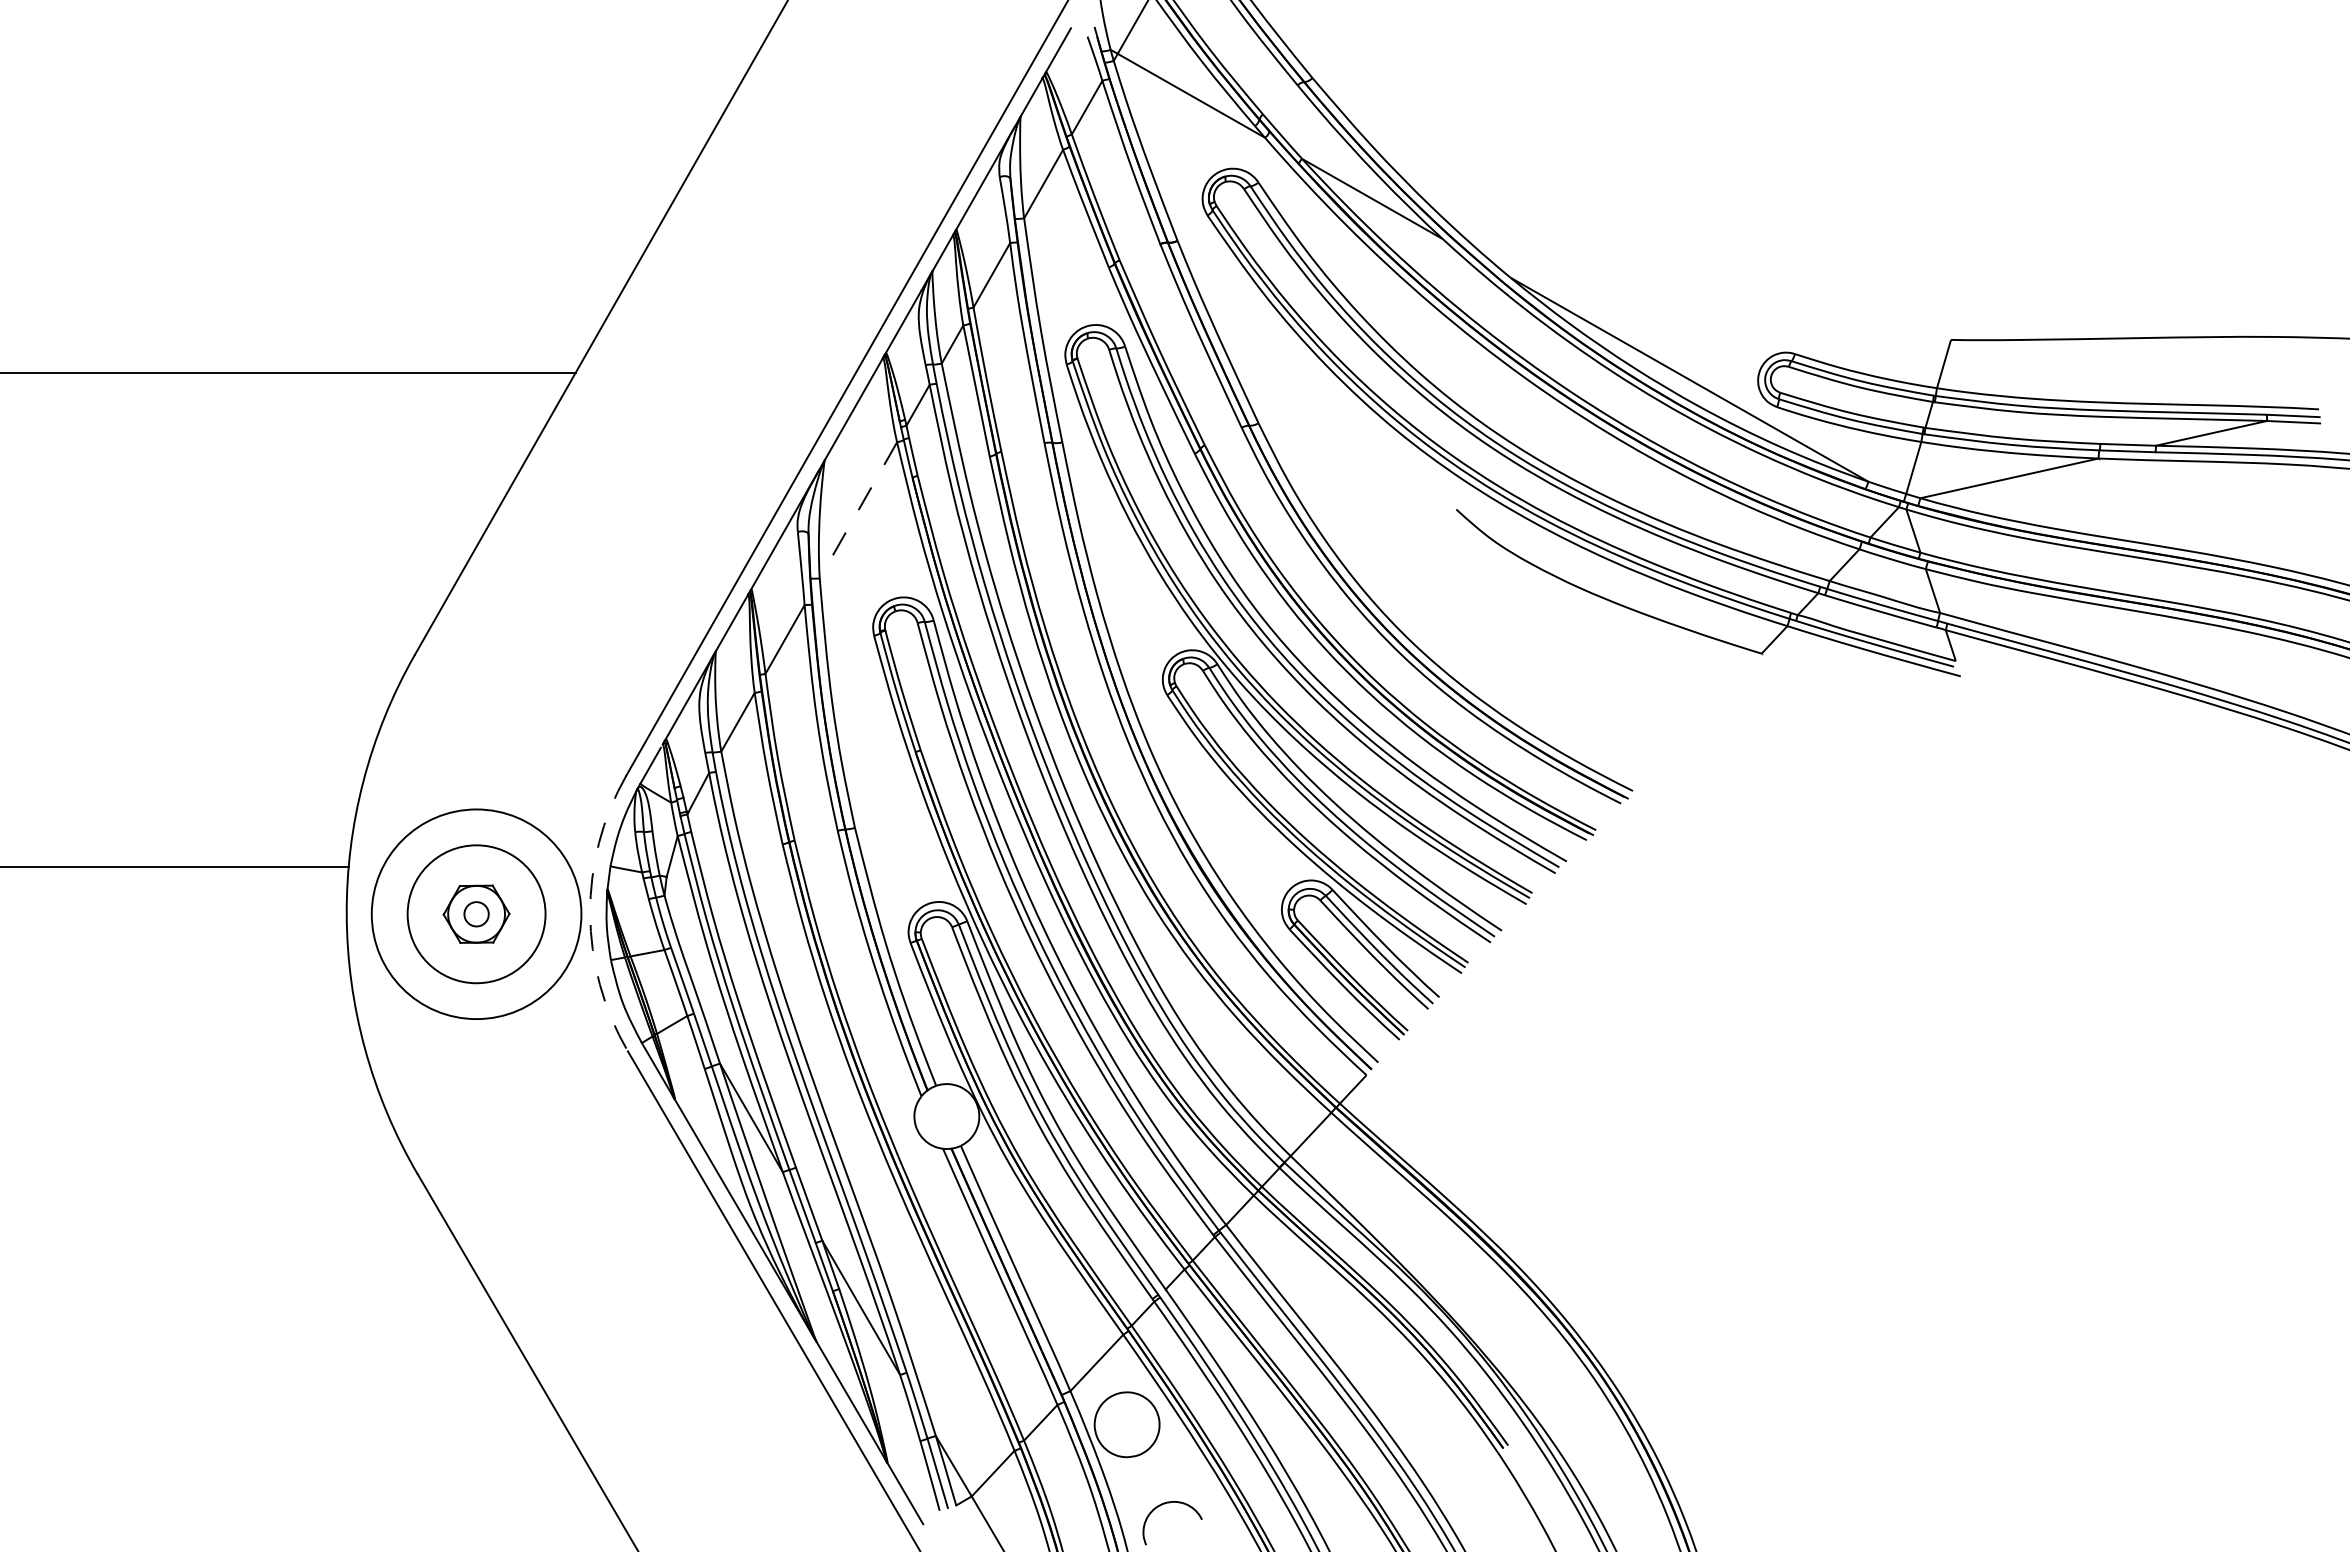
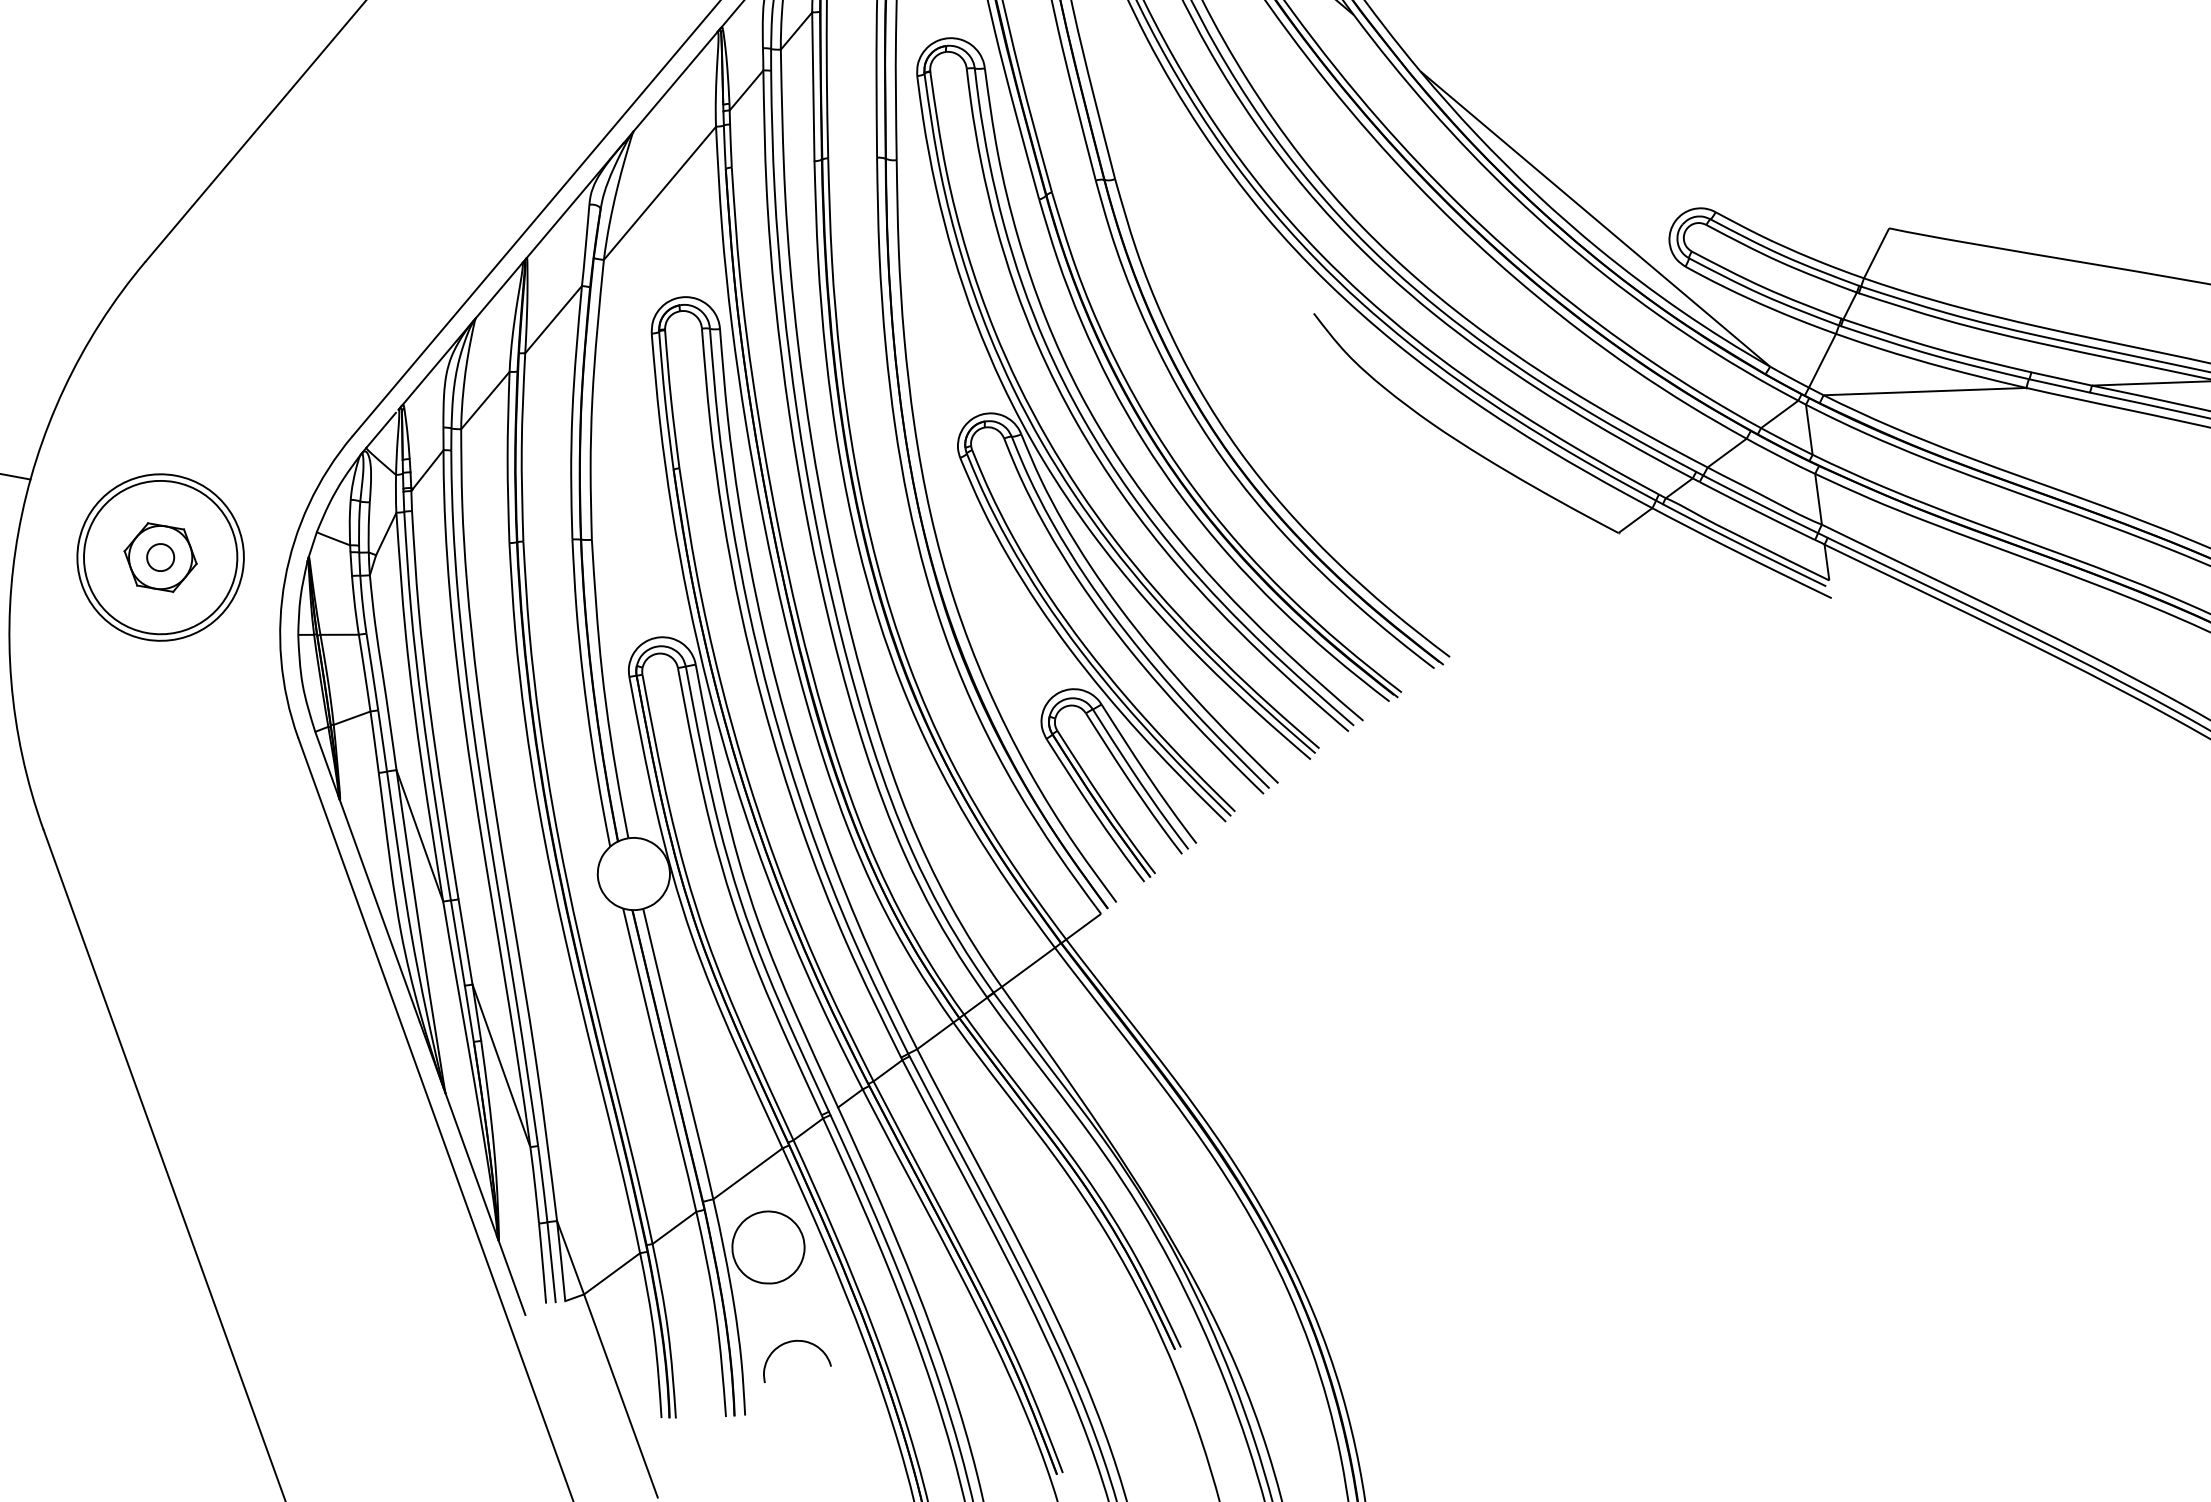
line: (858, 510) -> (660, 193), dashed -> solid
arc: (590, 913) -> (285, 579), dashed -> solid
circle: (476, 914) -> (160, 557), size x0.71

